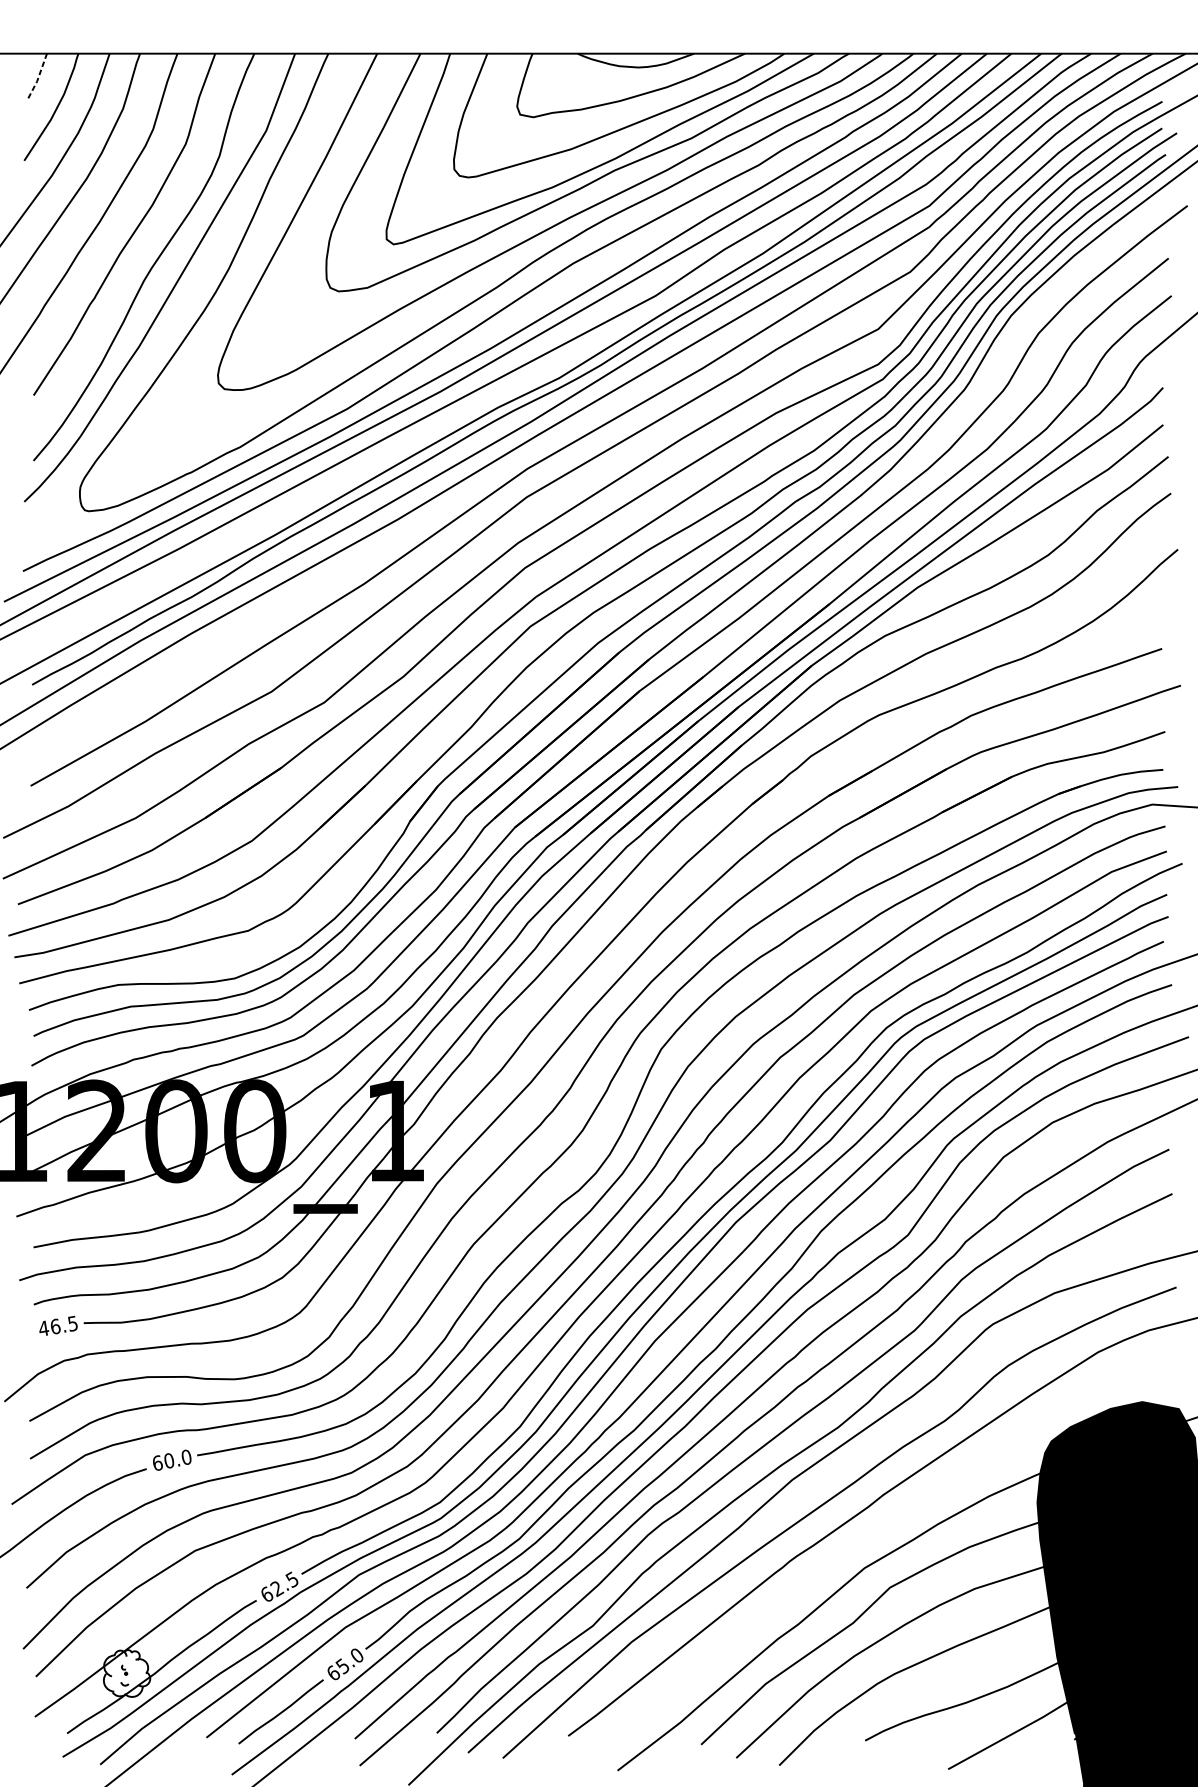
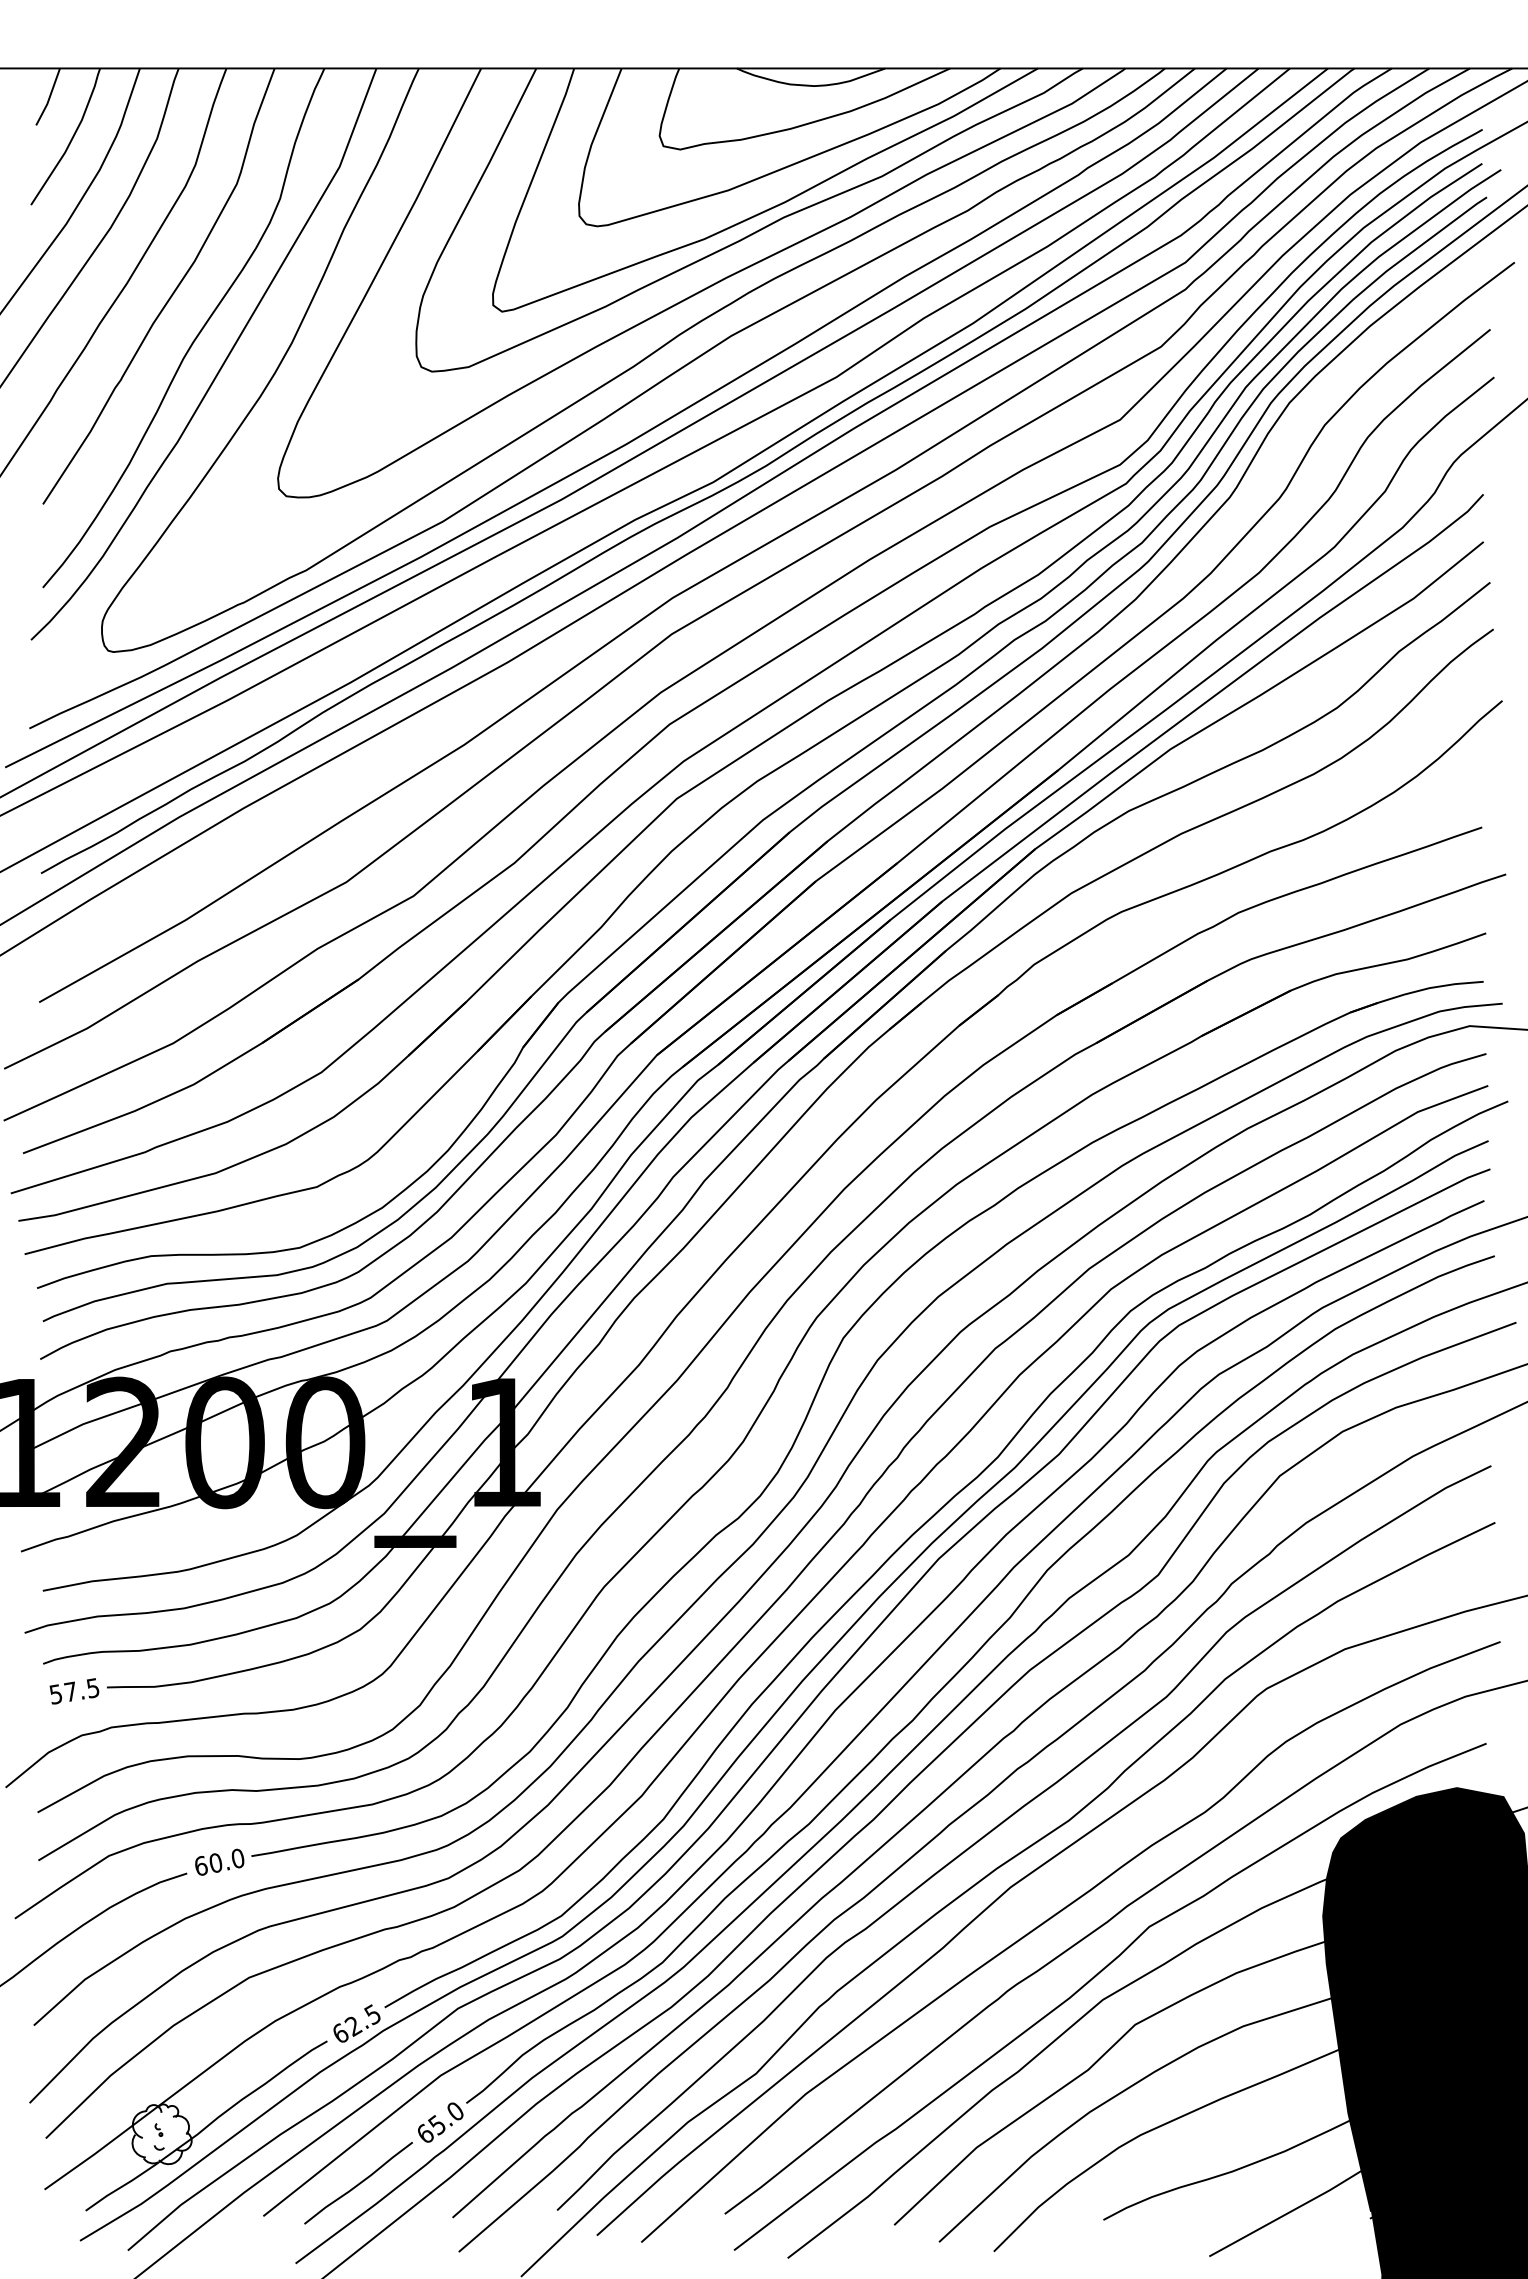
line: (38, 77) -> (49, 98), dashed -> solid
text: (49, 1327) -> (63, 1692), 46.5 -> 57.5
curve: (858, 1551) -> (1094, 1978), added

